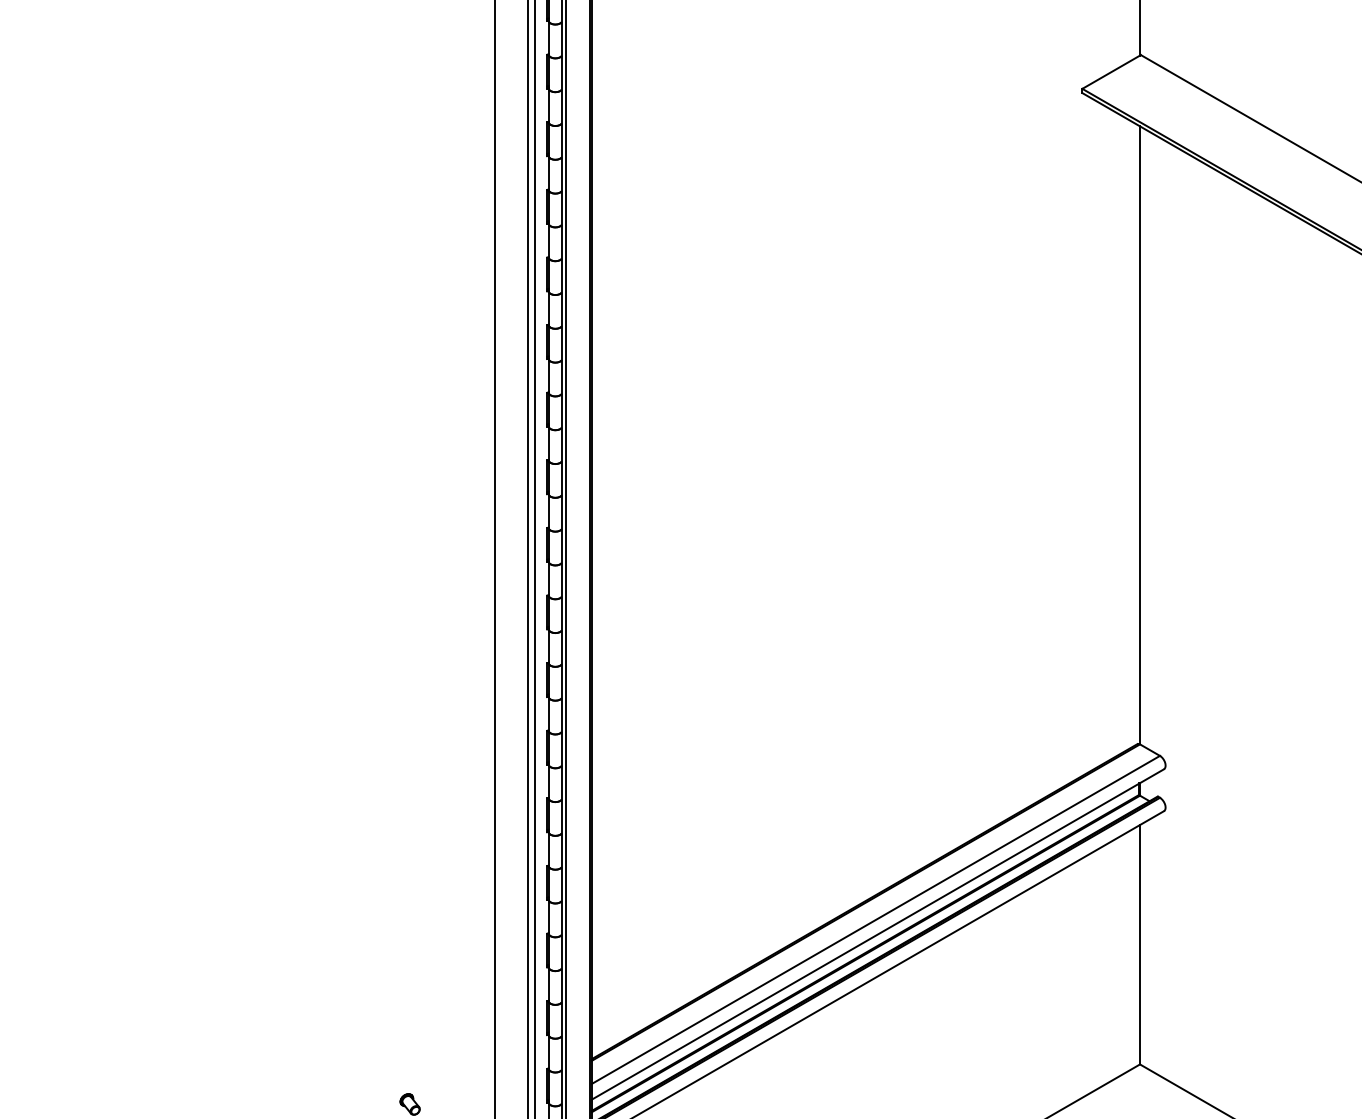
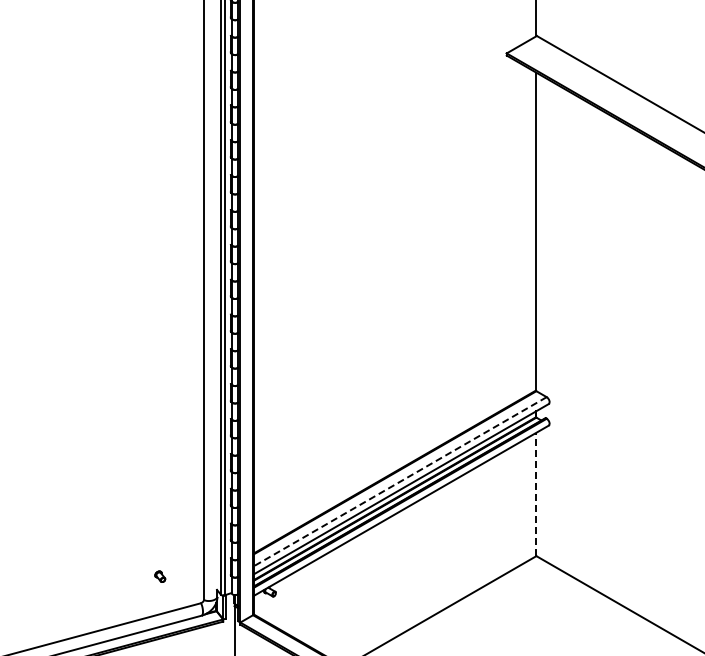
line: (876, 919) -> (400, 481), solid -> dashed
line: (1140, 944) -> (536, 494), solid -> dashed

